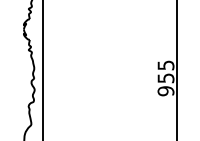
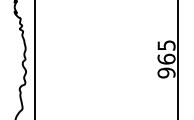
text: (165, 78) -> (166, 59), 955 -> 965

